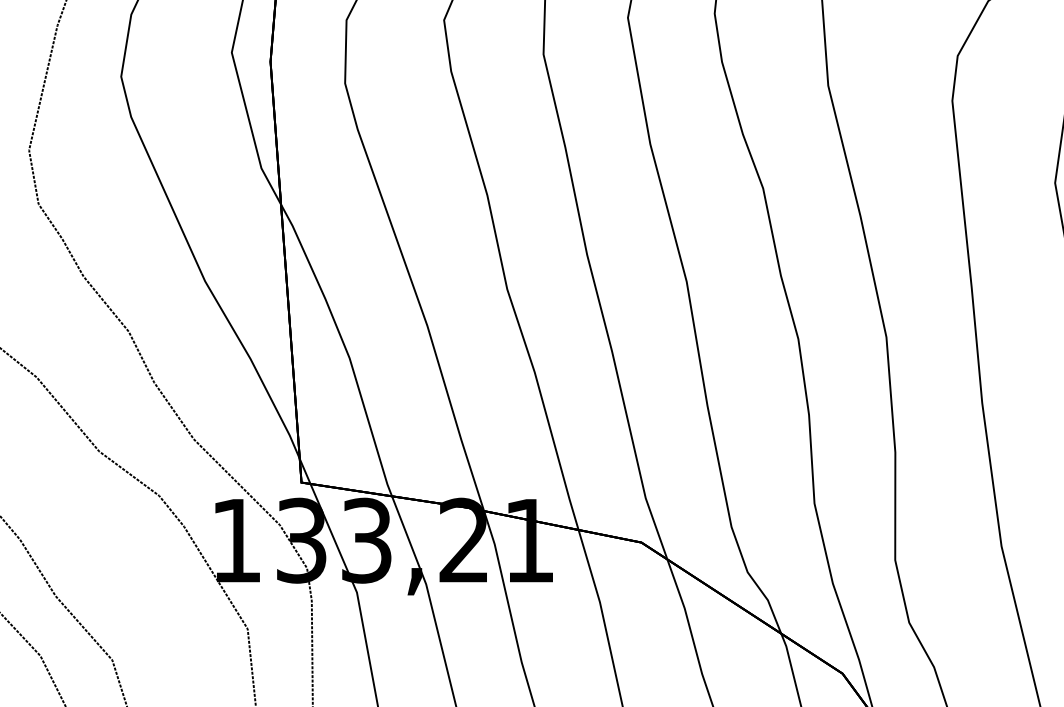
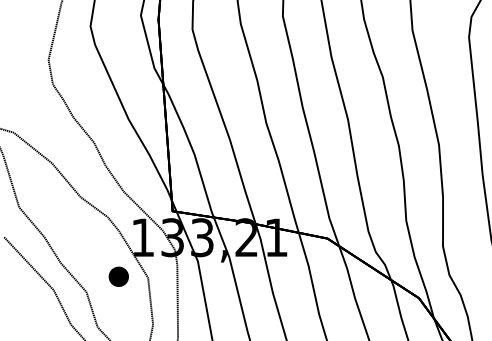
part: (182, 625) -> (118, 276), added

